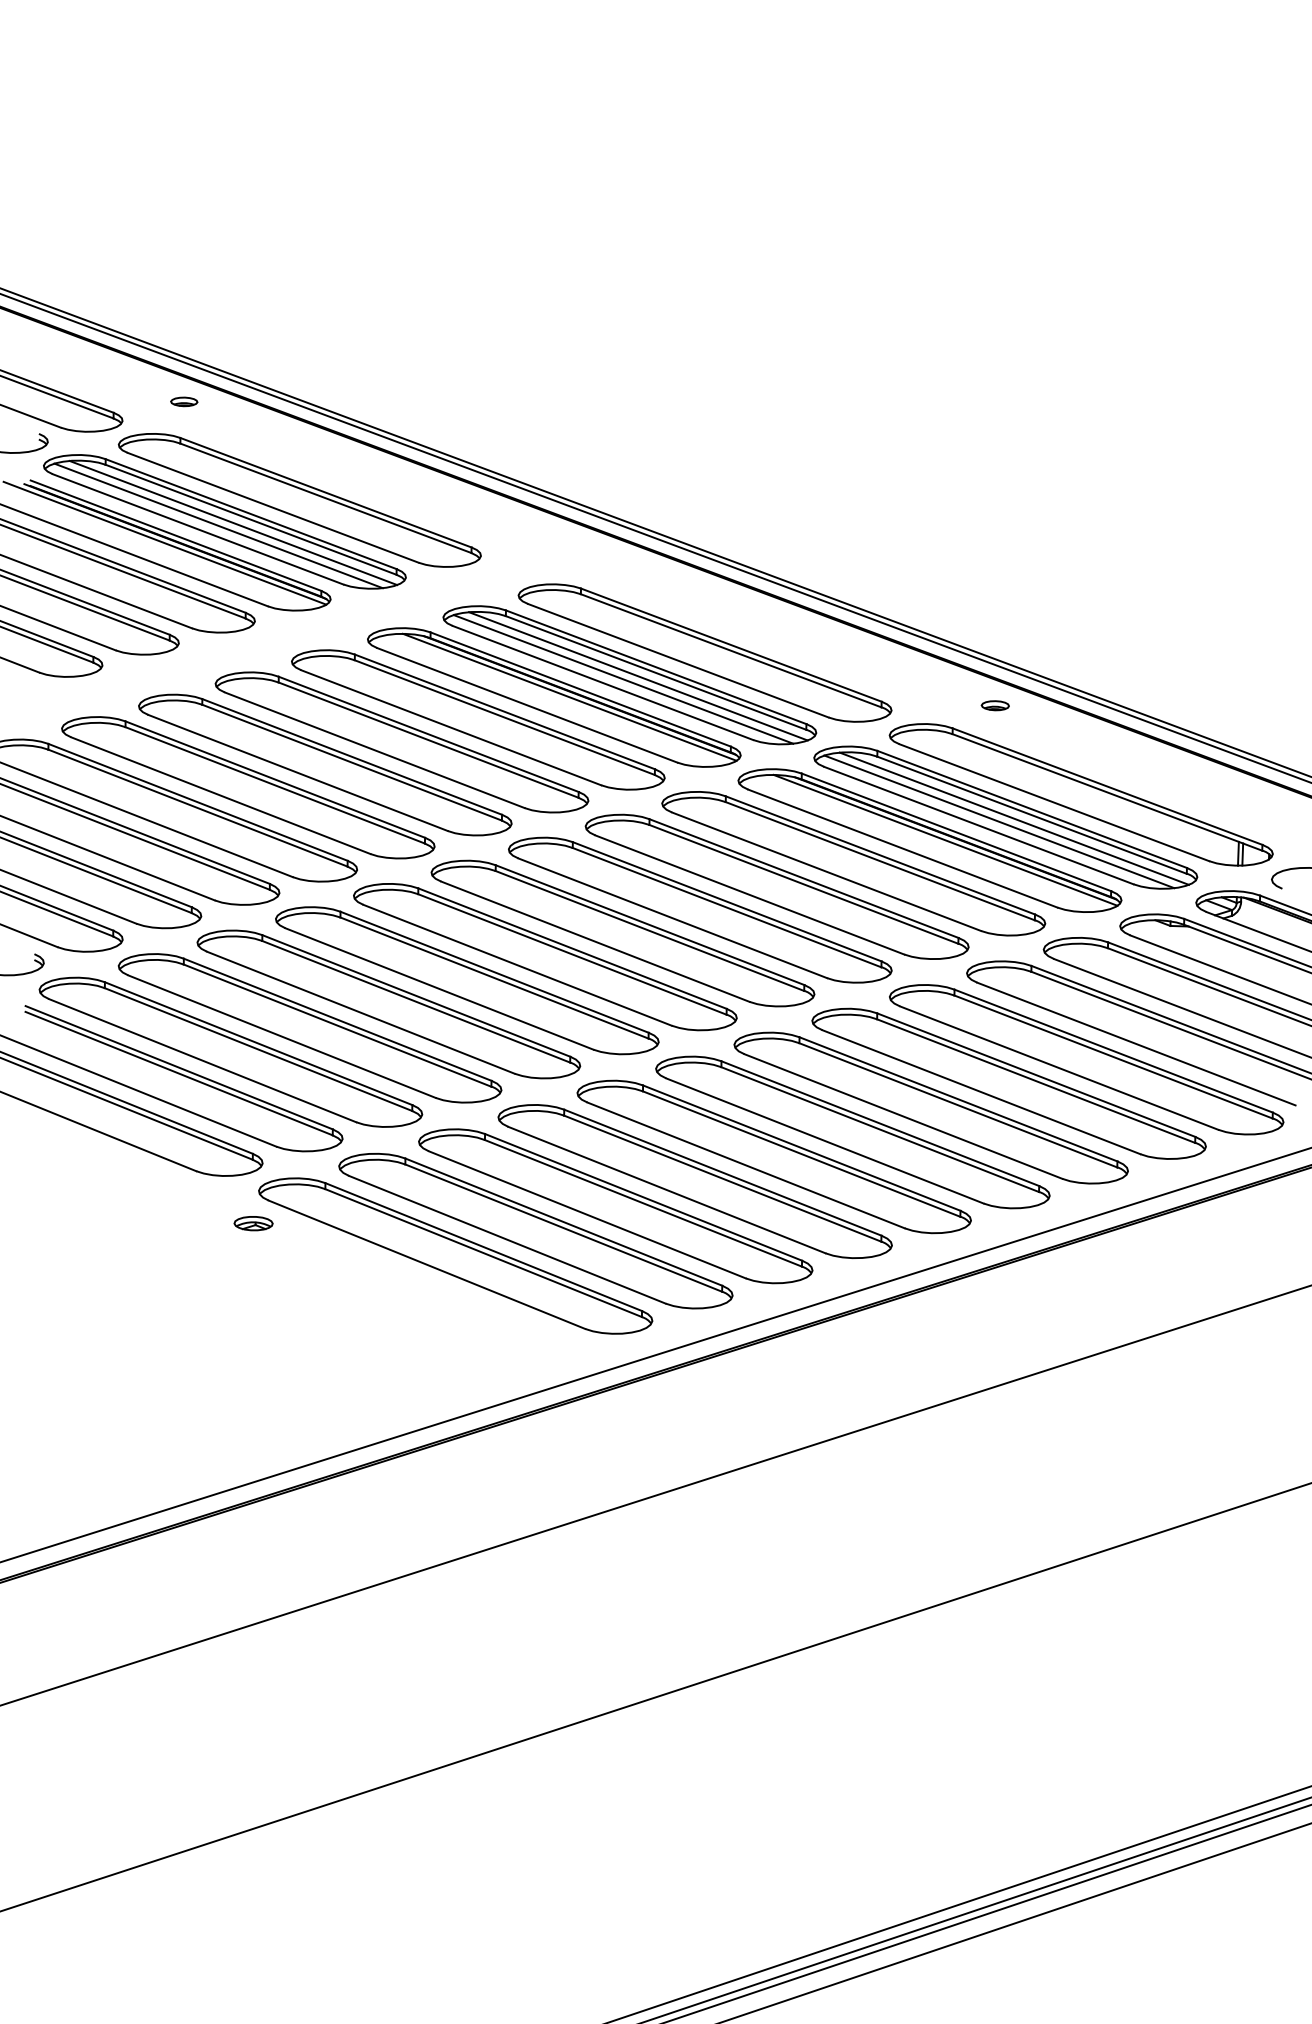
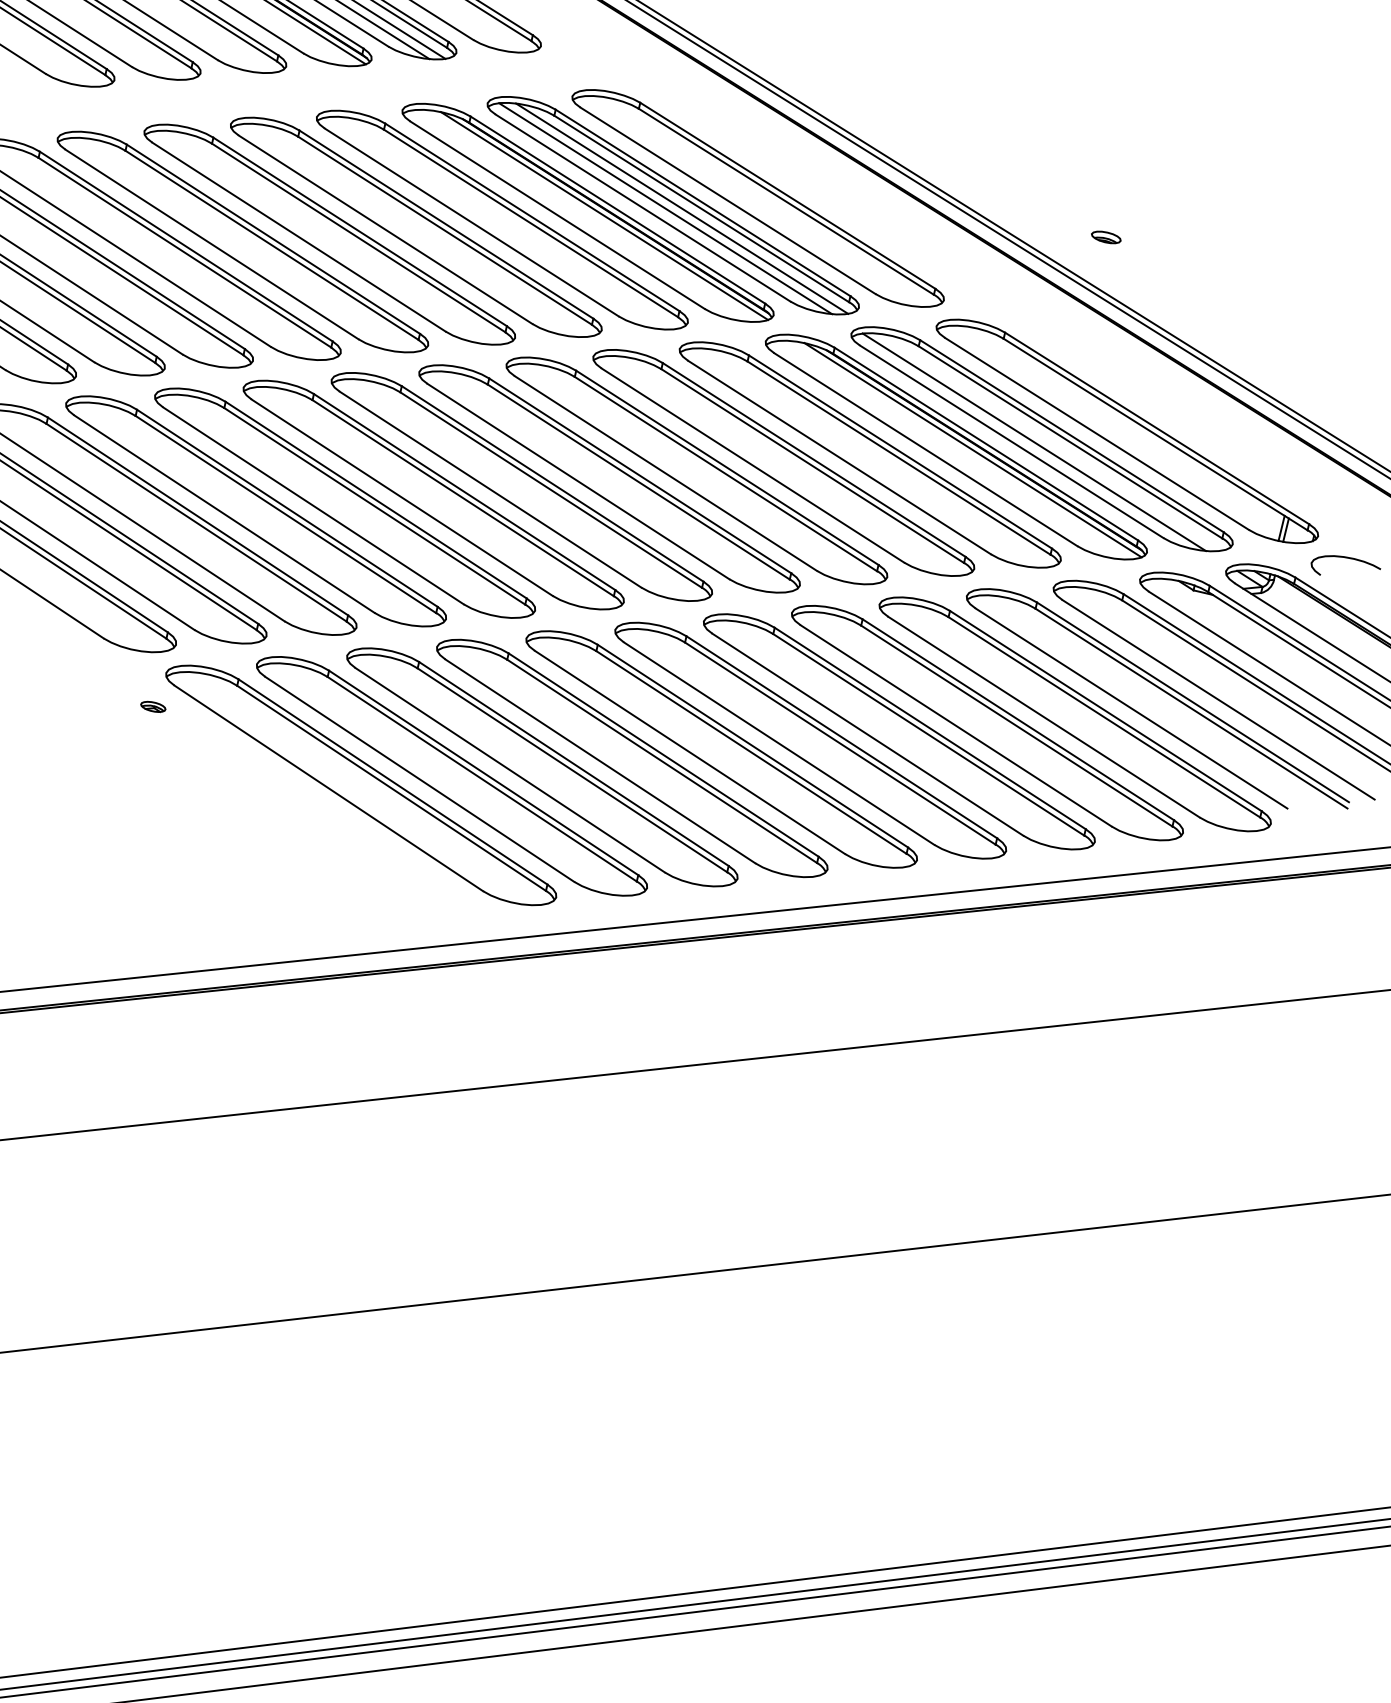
part: (994, 705) -> (1105, 237), moved
line: (1013, 818) -> (1050, 441), removed
part: (253, 1223) -> (153, 706), size x0.6

